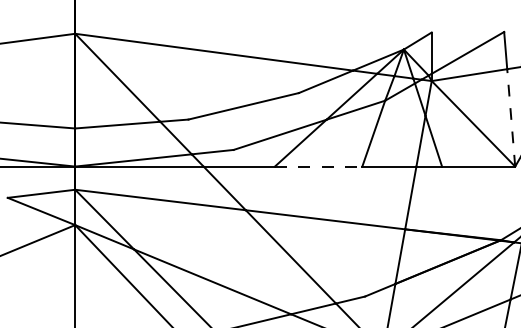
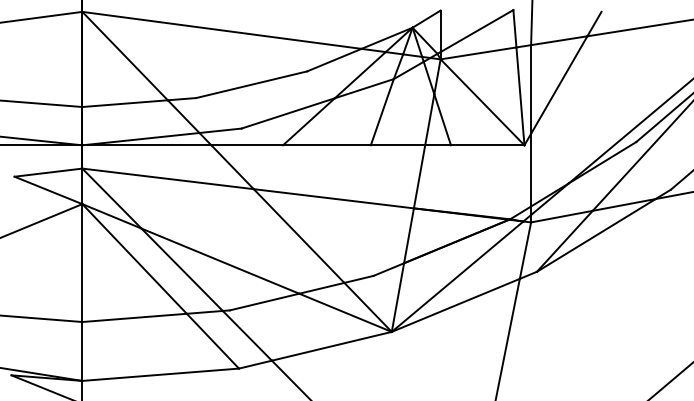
line: (511, 117) -> (520, 95), dashed -> solid
line: (318, 166) -> (326, 145), dashed -> solid

